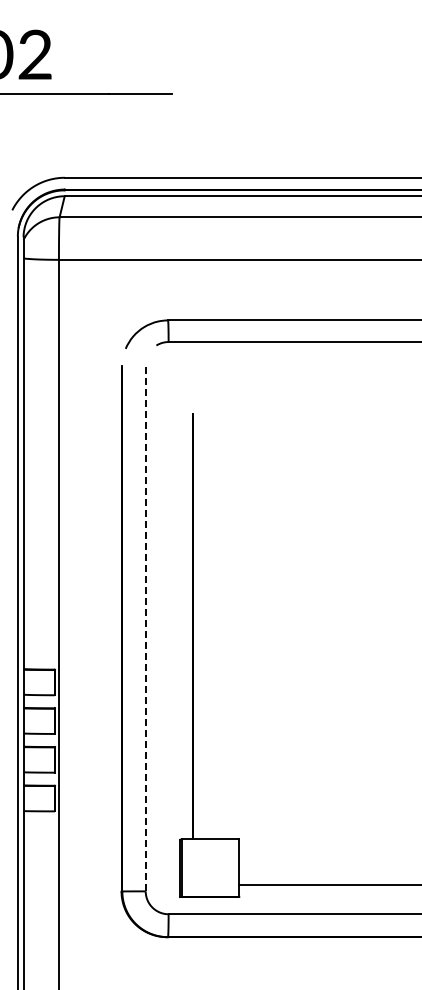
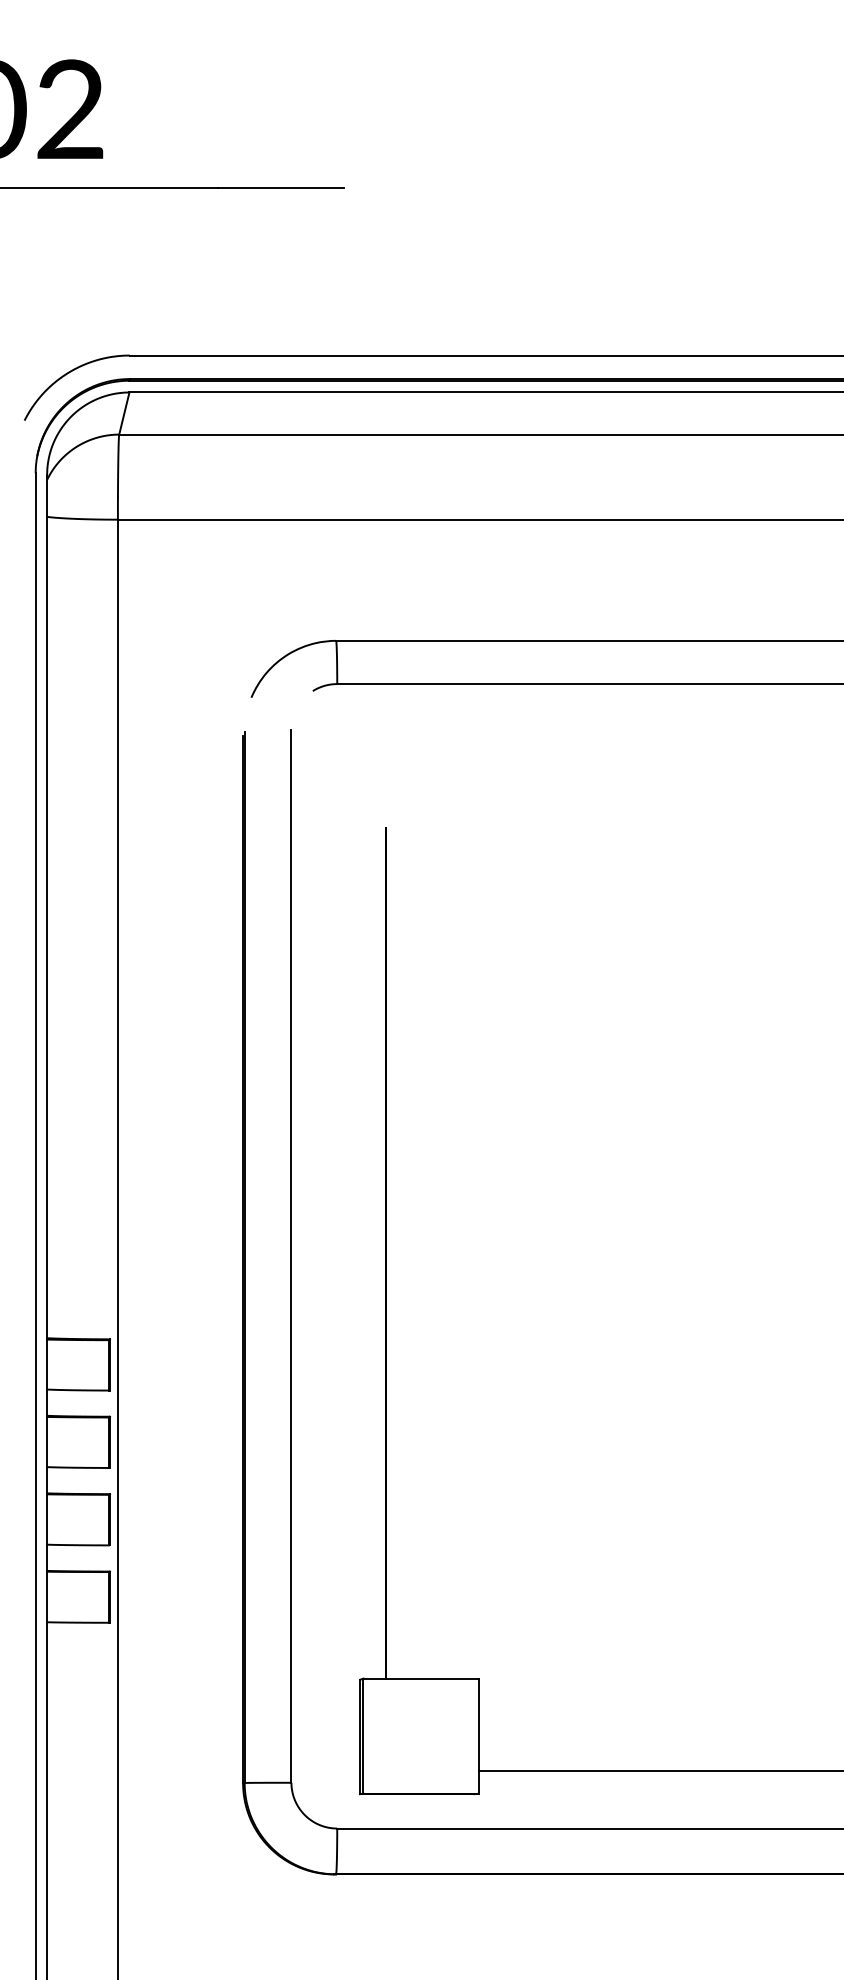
line: (145, 627) -> (290, 1255), dashed -> solid

